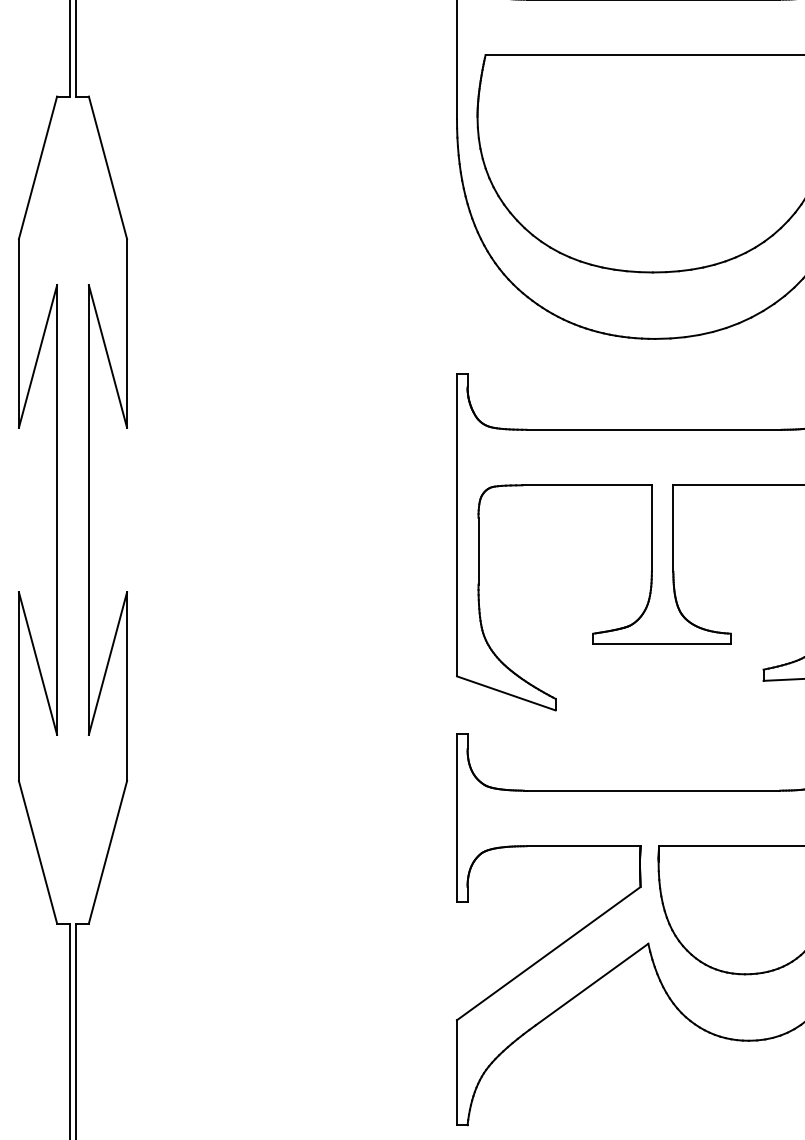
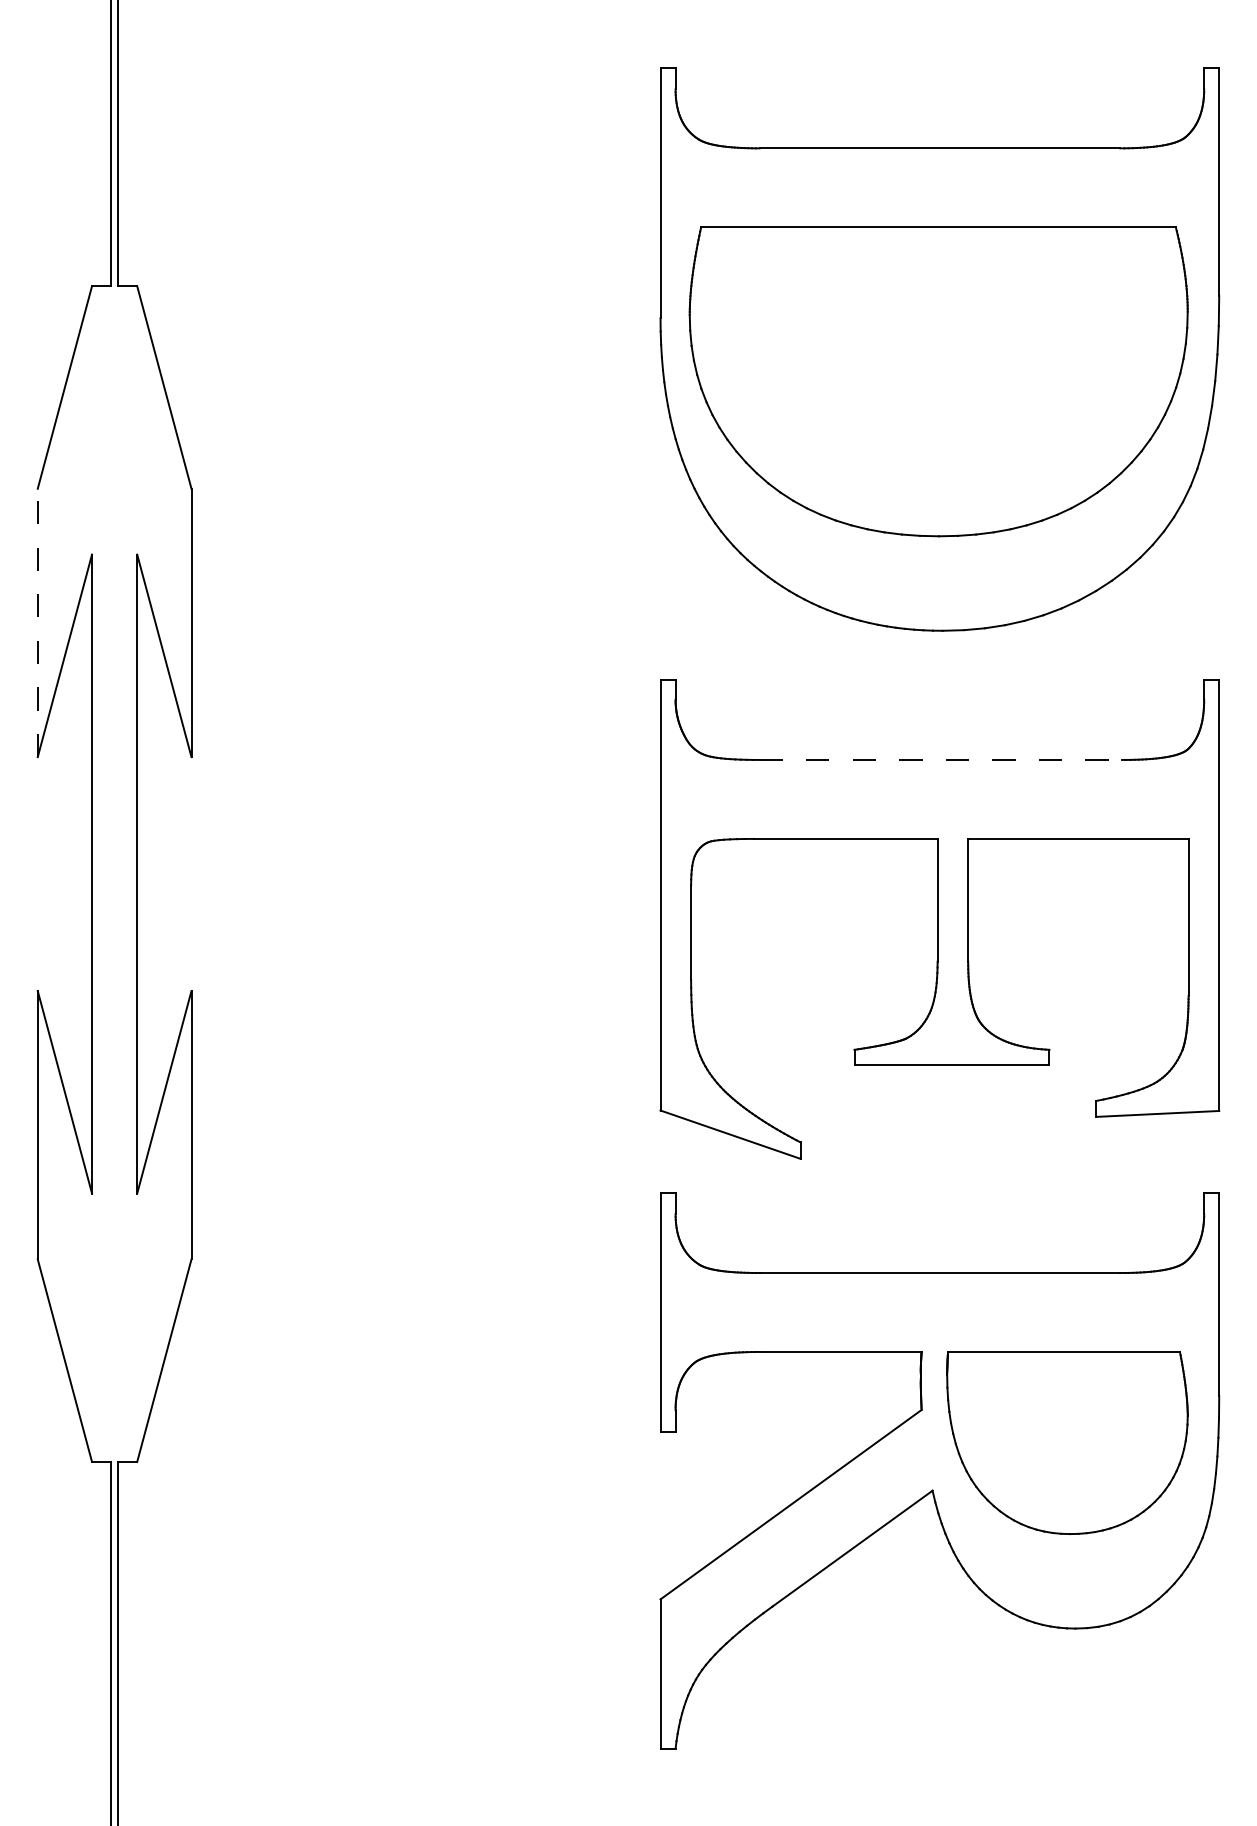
line: (18, 333) -> (37, 622), solid -> dashed
line: (654, 429) -> (941, 759), solid -> dashed

